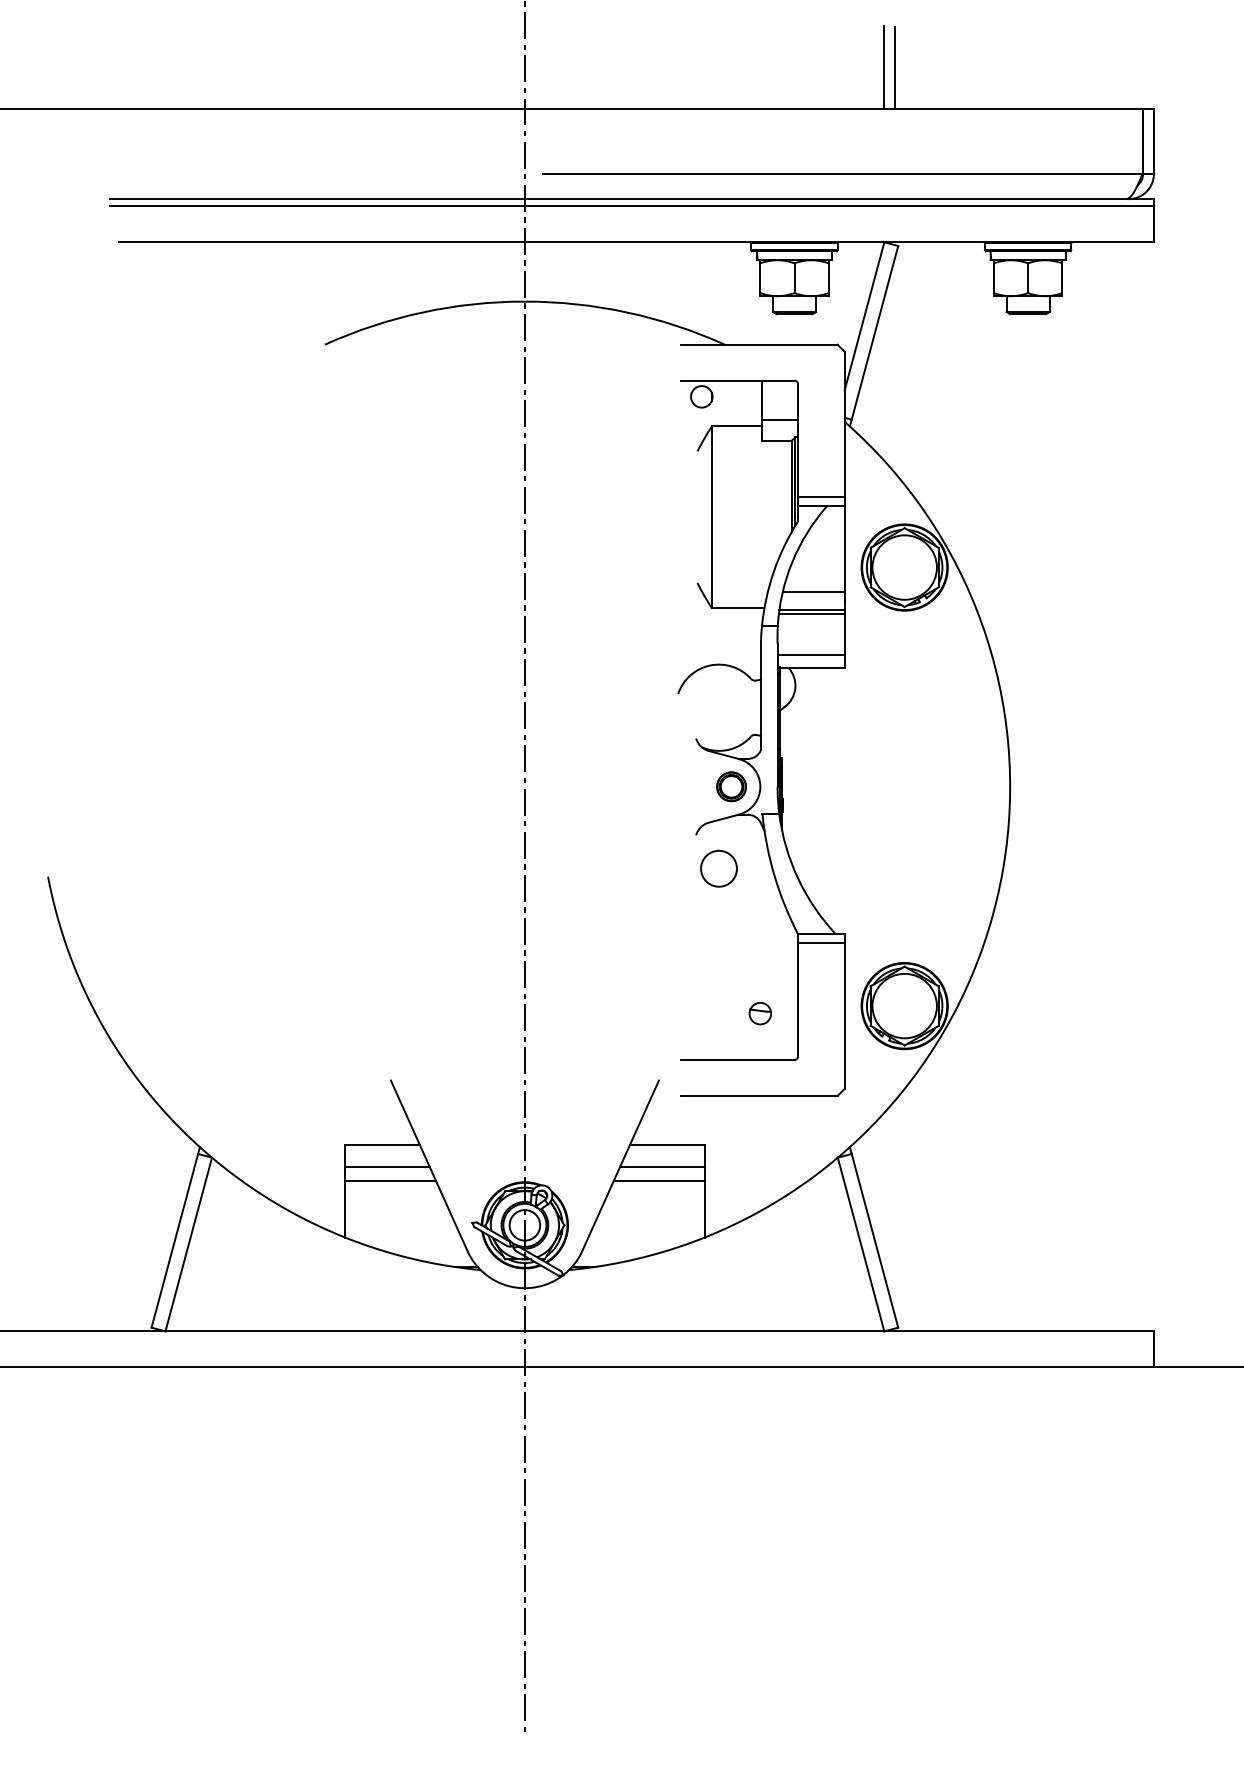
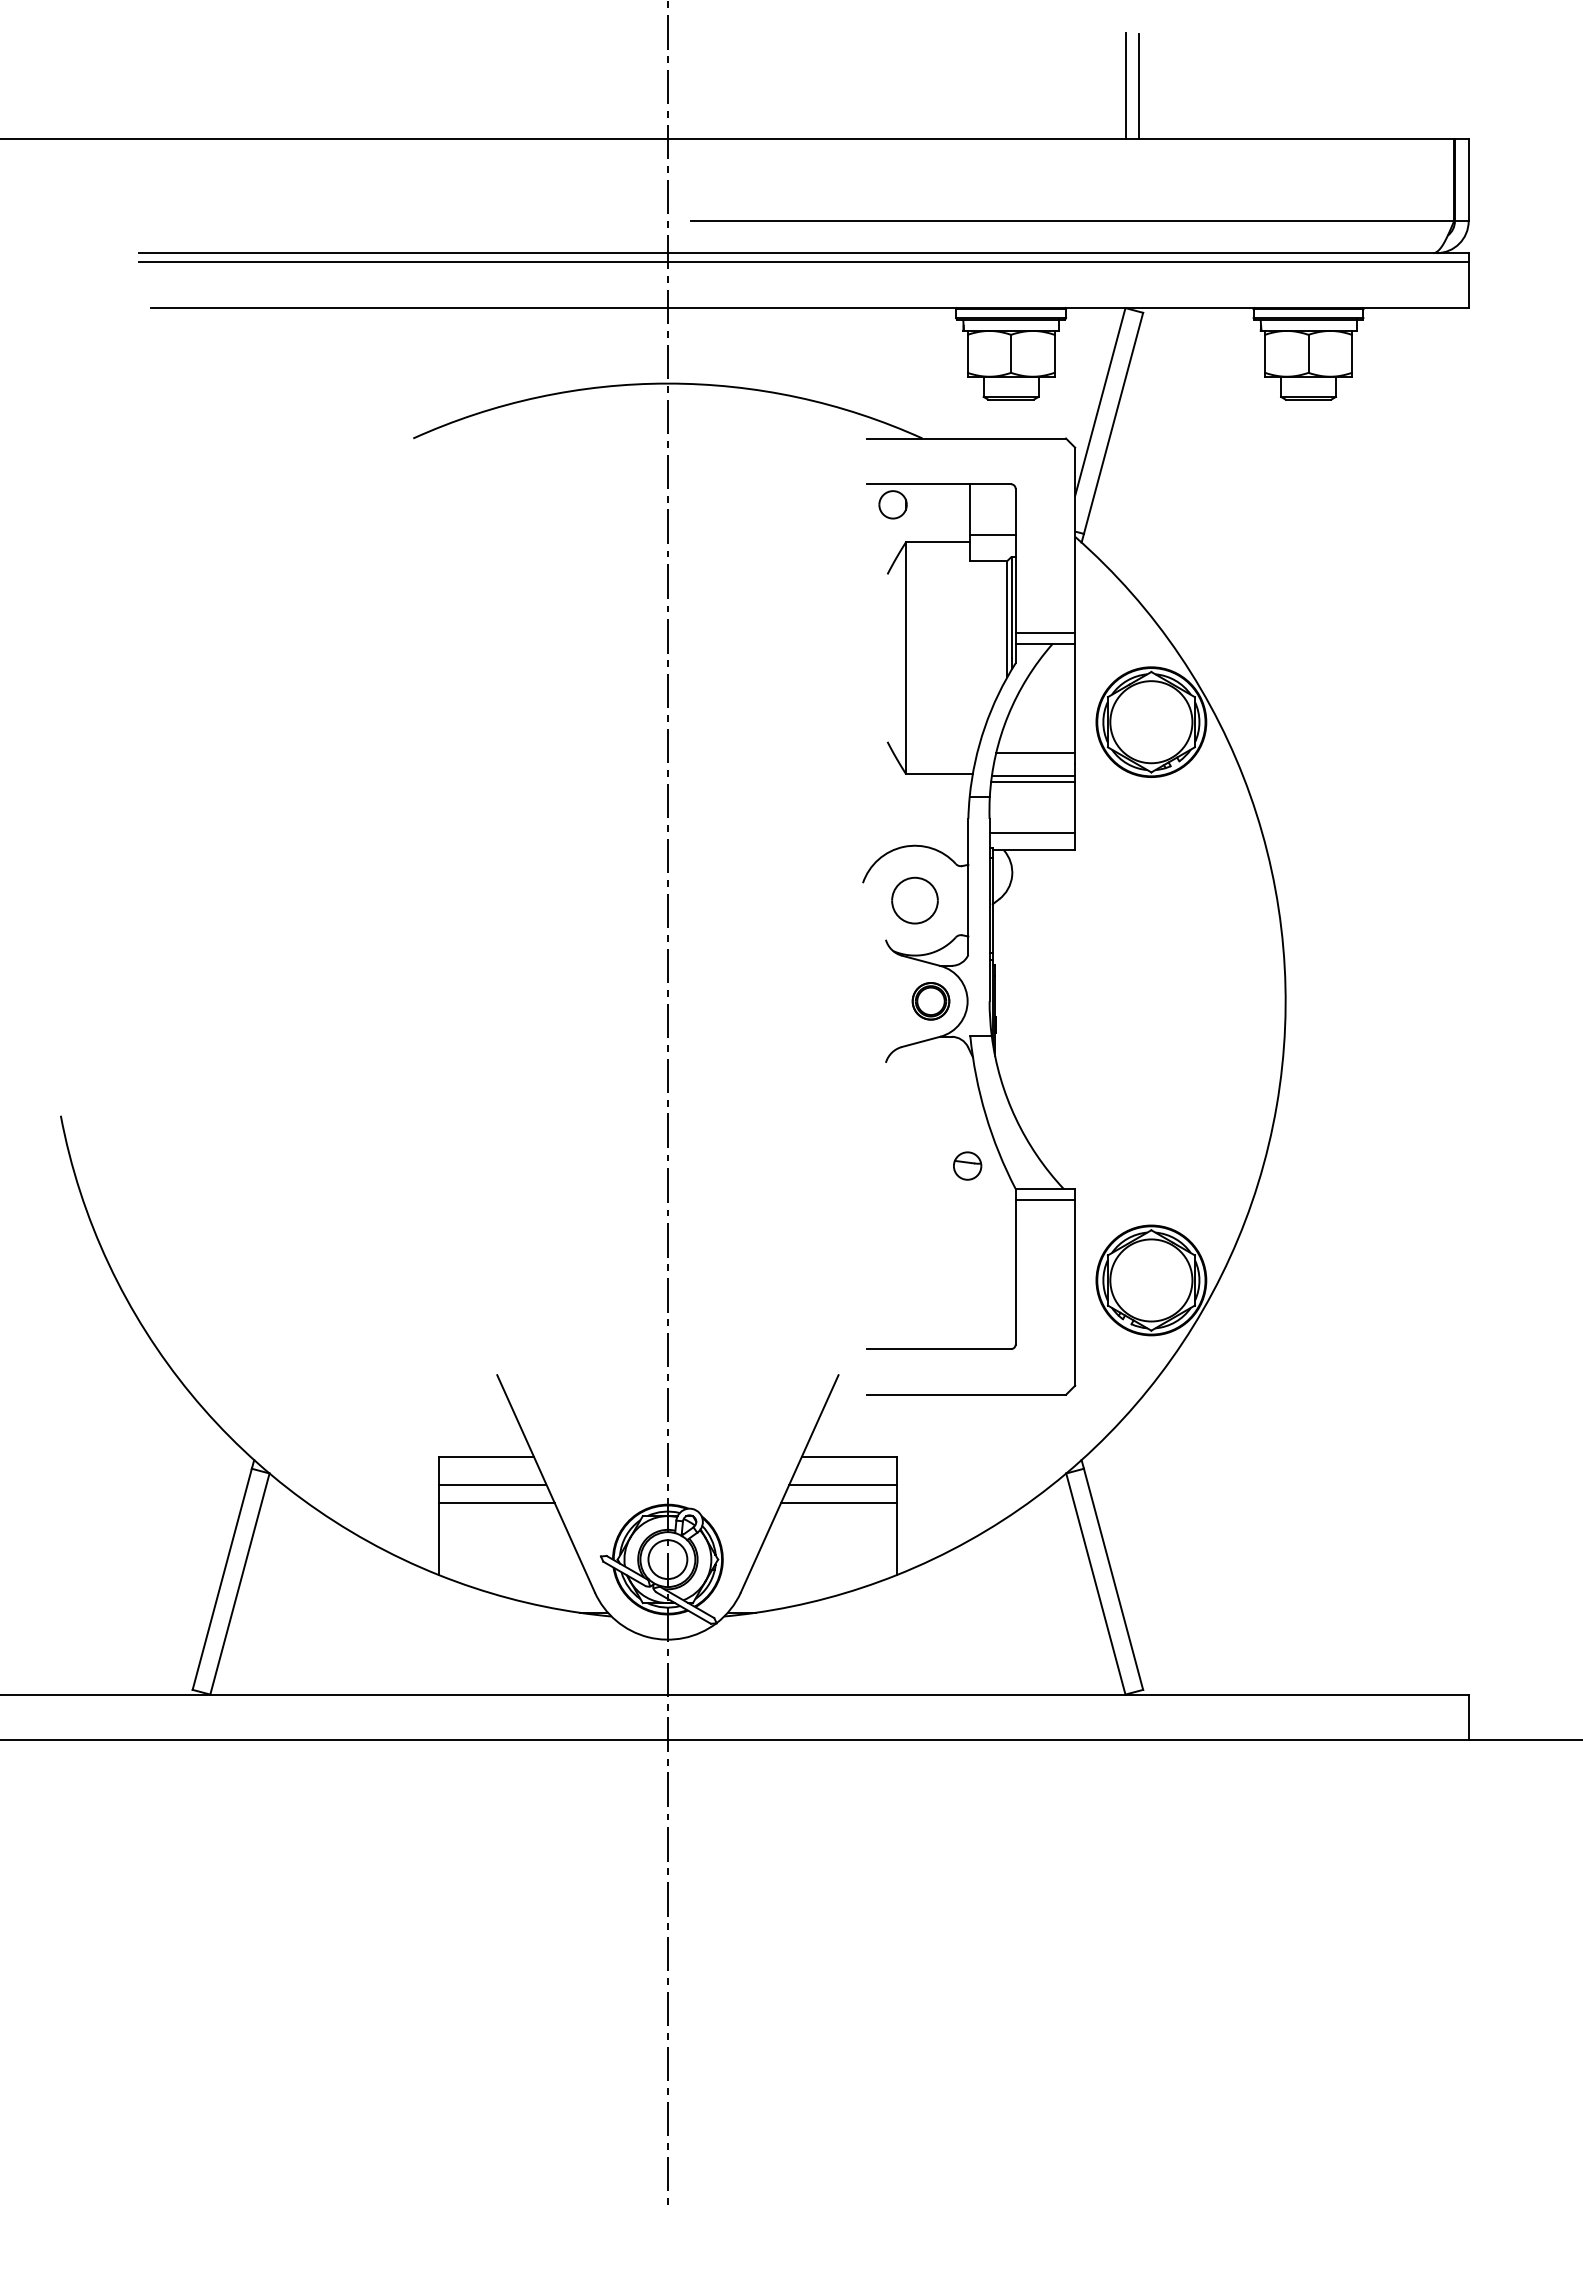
part: (718, 868) -> (914, 900), moved
part: (760, 1013) -> (967, 1165), moved

